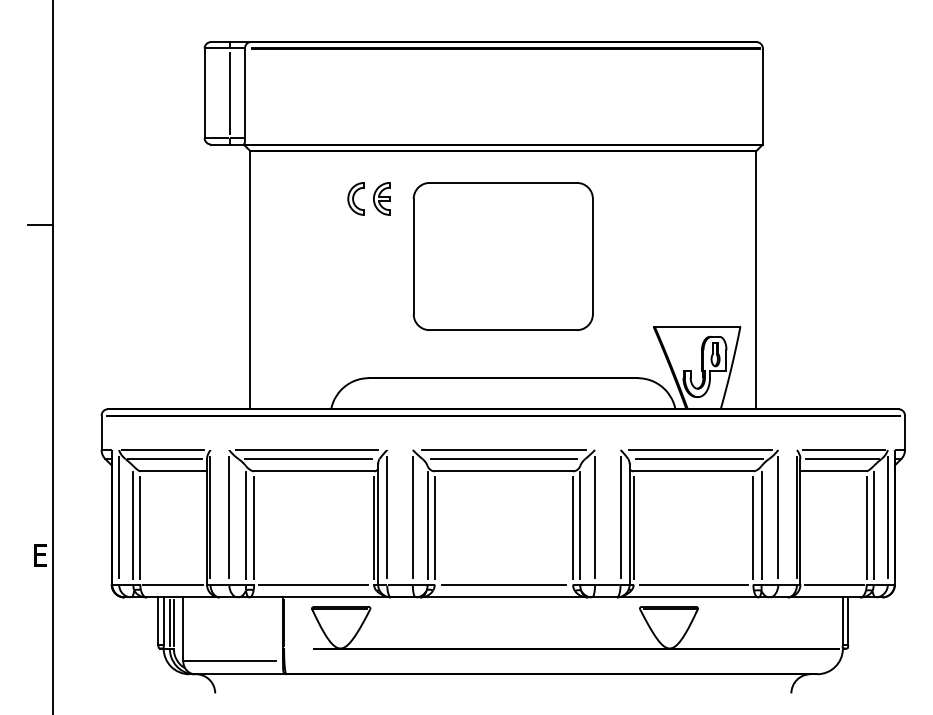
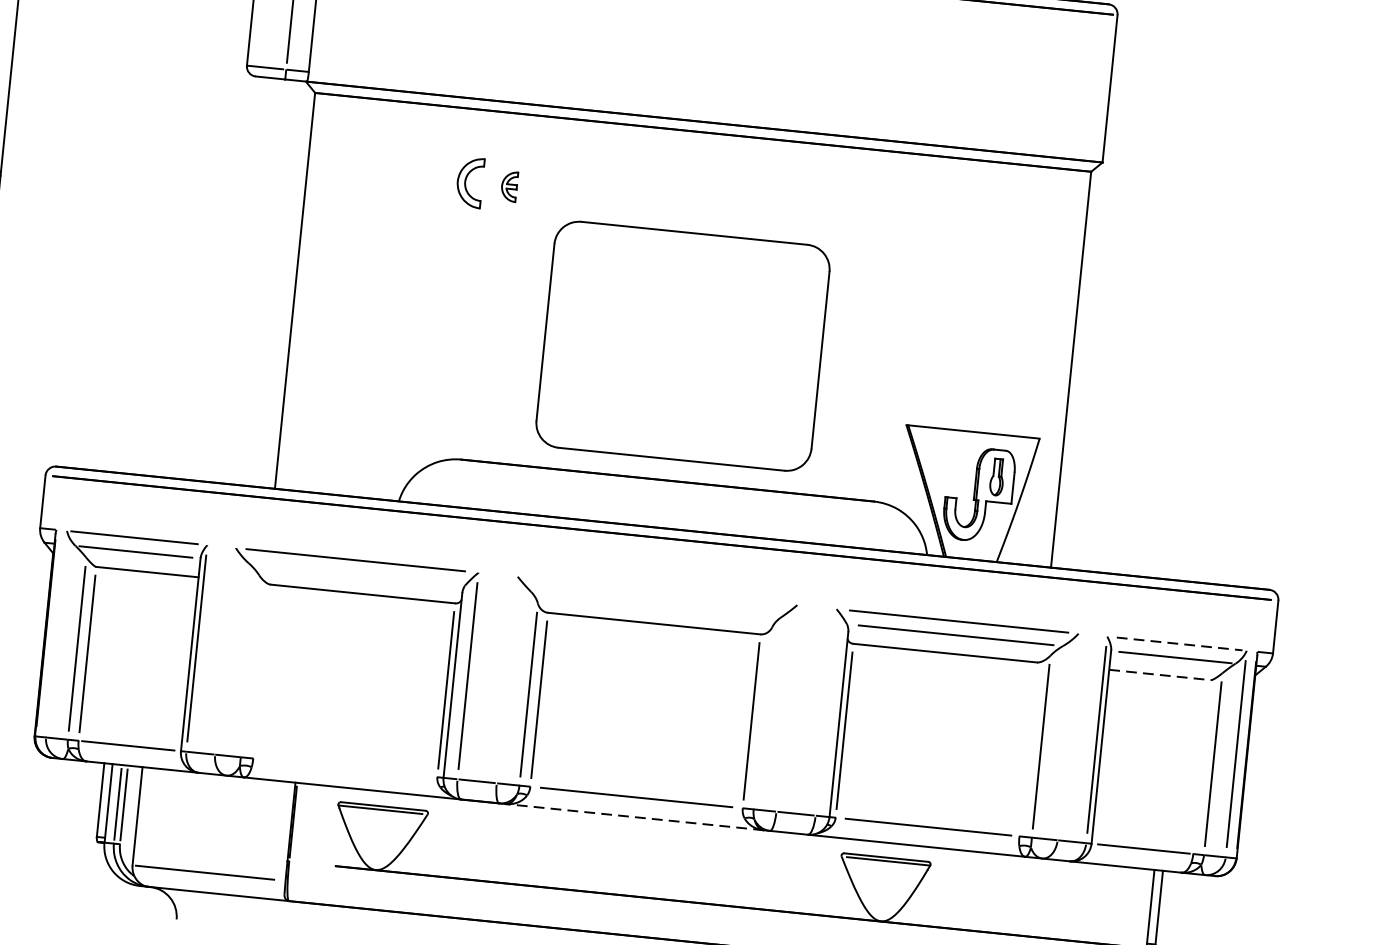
part: (381, 198) -> (508, 185), size x0.6
part: (502, 256) -> (681, 346), moved
line: (503, 450) -> (656, 591), removed
line: (844, 450) -> (1180, 644), solid -> dashed
line: (307, 459) -> (354, 574), removed
line: (503, 459) -> (655, 605), removed
line: (834, 471) -> (1161, 675), solid -> dashed
line: (119, 516) -> (57, 633), removed
line: (229, 516) -> (226, 650), removed
line: (412, 516) -> (506, 678), removed
line: (595, 516) -> (787, 707), removed
line: (620, 516) -> (826, 711), removed
line: (778, 516) -> (1068, 735), removed
line: (246, 525) -> (250, 666), removed
line: (580, 525) -> (763, 718), removed
line: (254, 527) -> (262, 670), removed
line: (753, 527) -> (1028, 748), removed
line: (866, 527) -> (1201, 766), removed
line: (313, 584) -> (344, 767), removed
line: (503, 597) -> (633, 817), solid -> dashed

